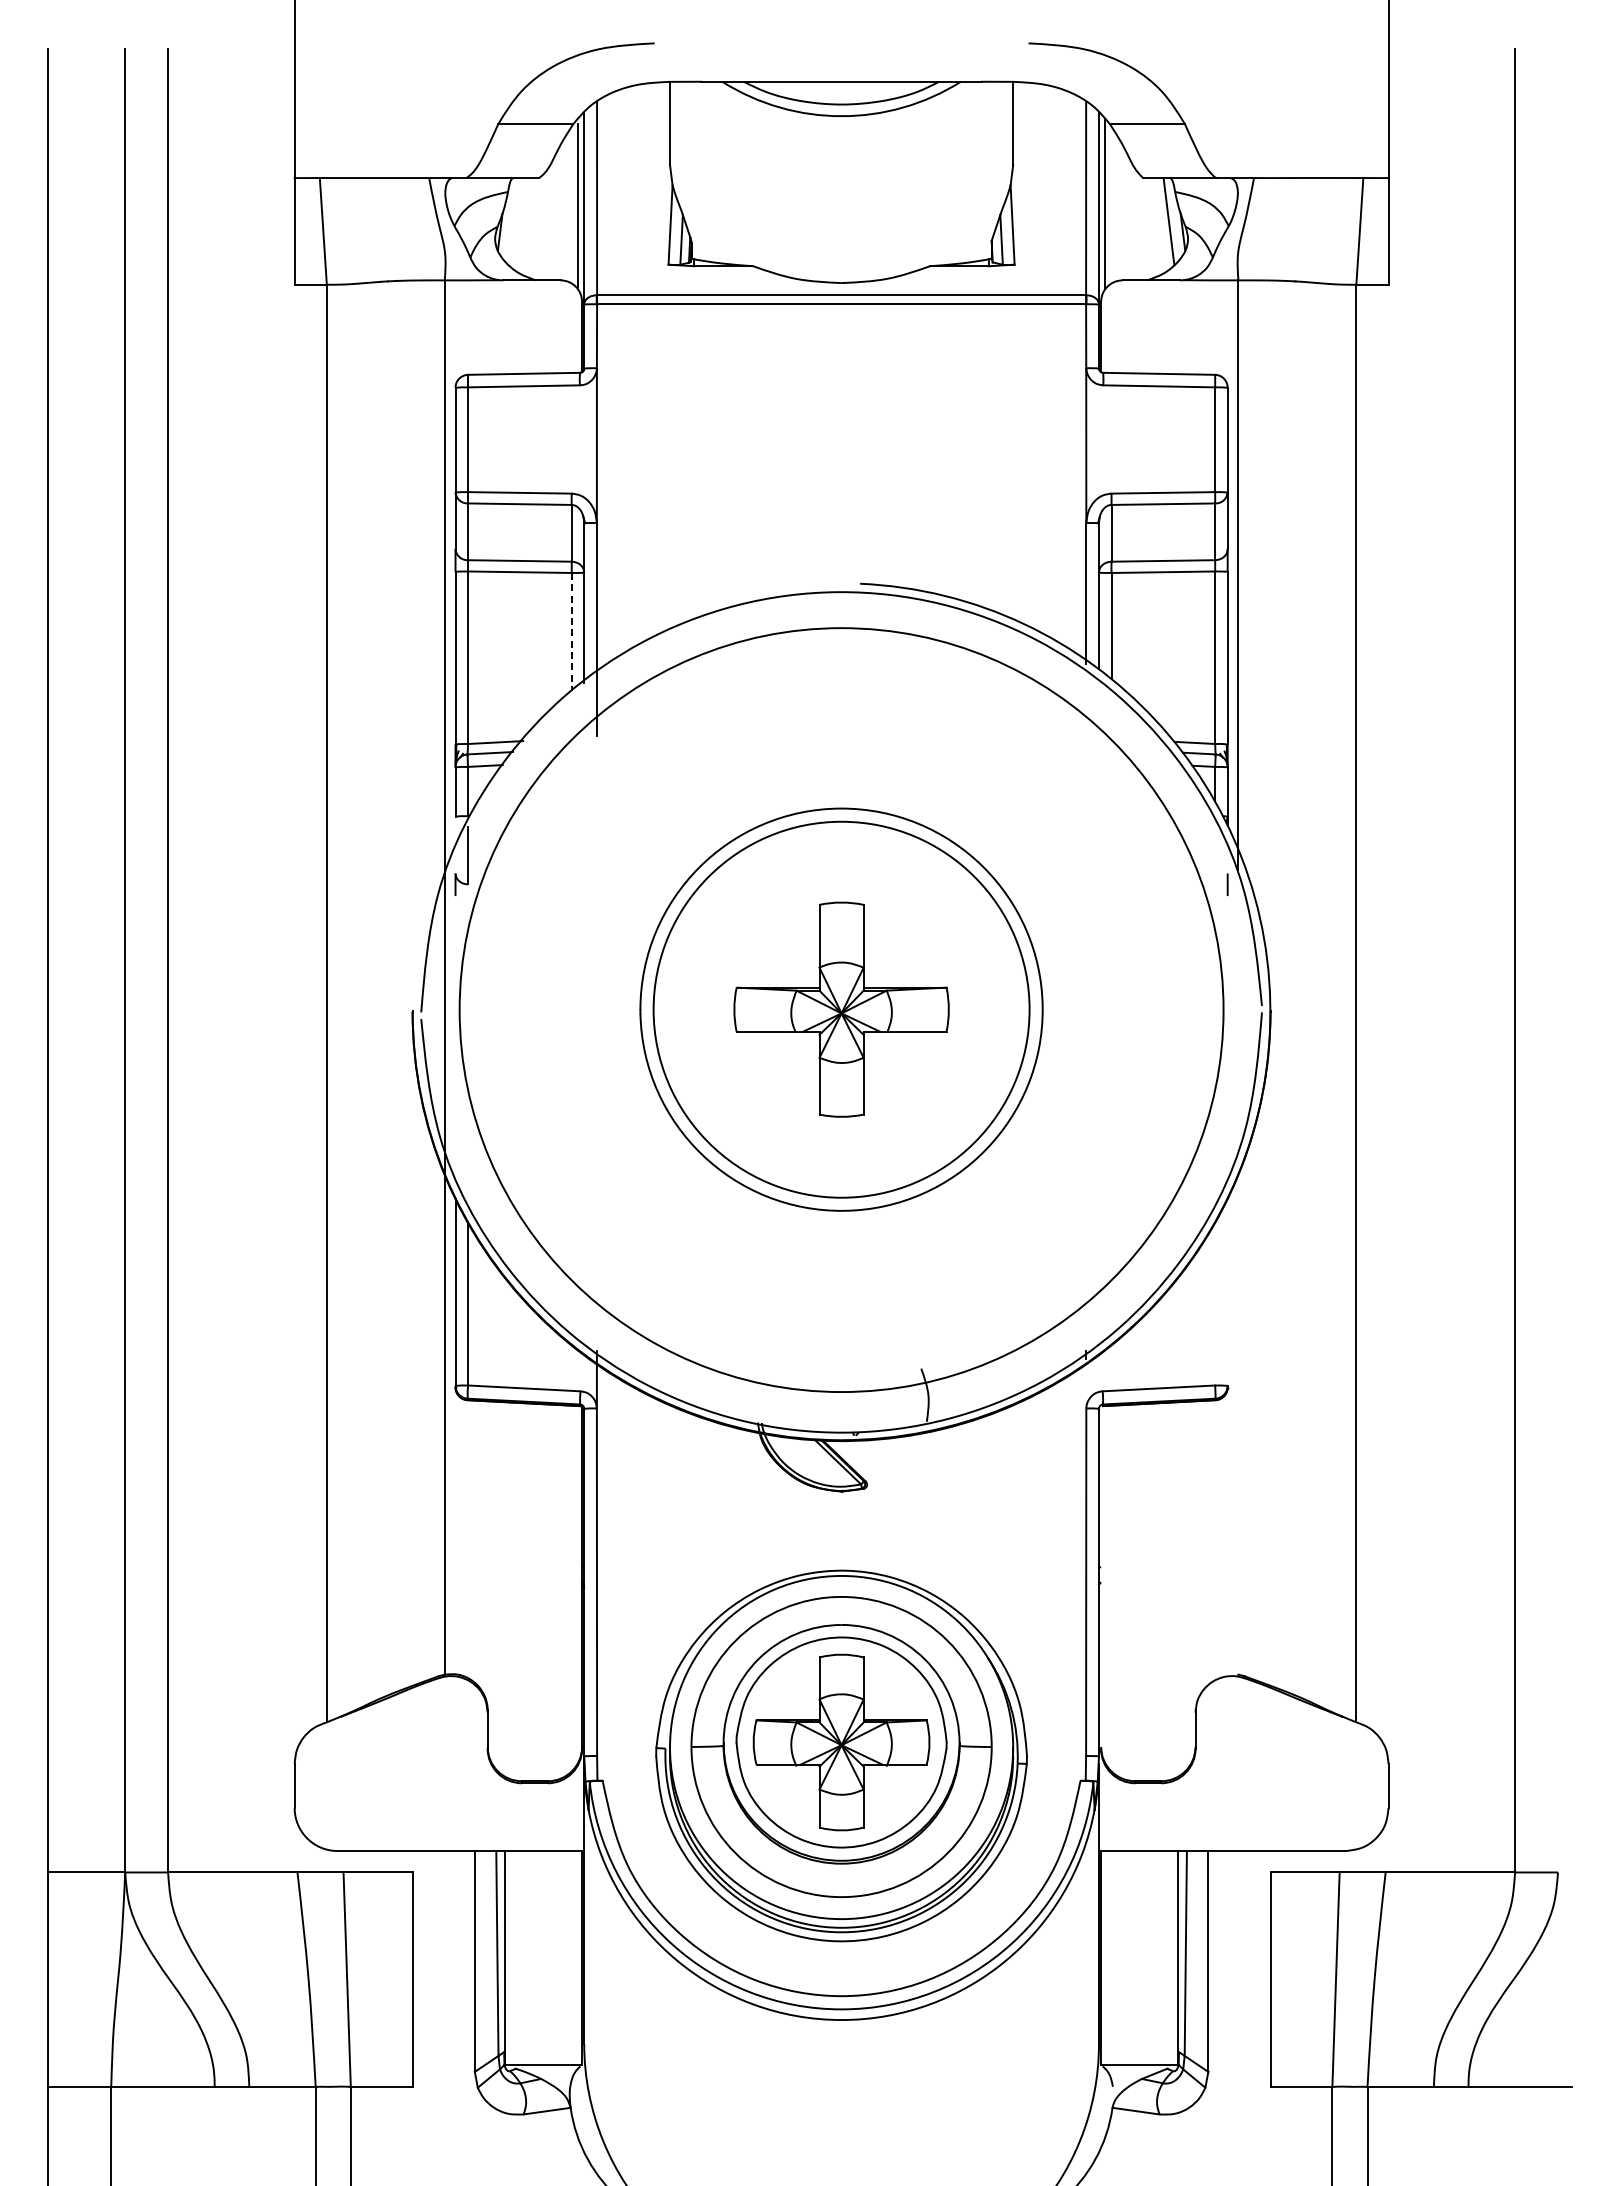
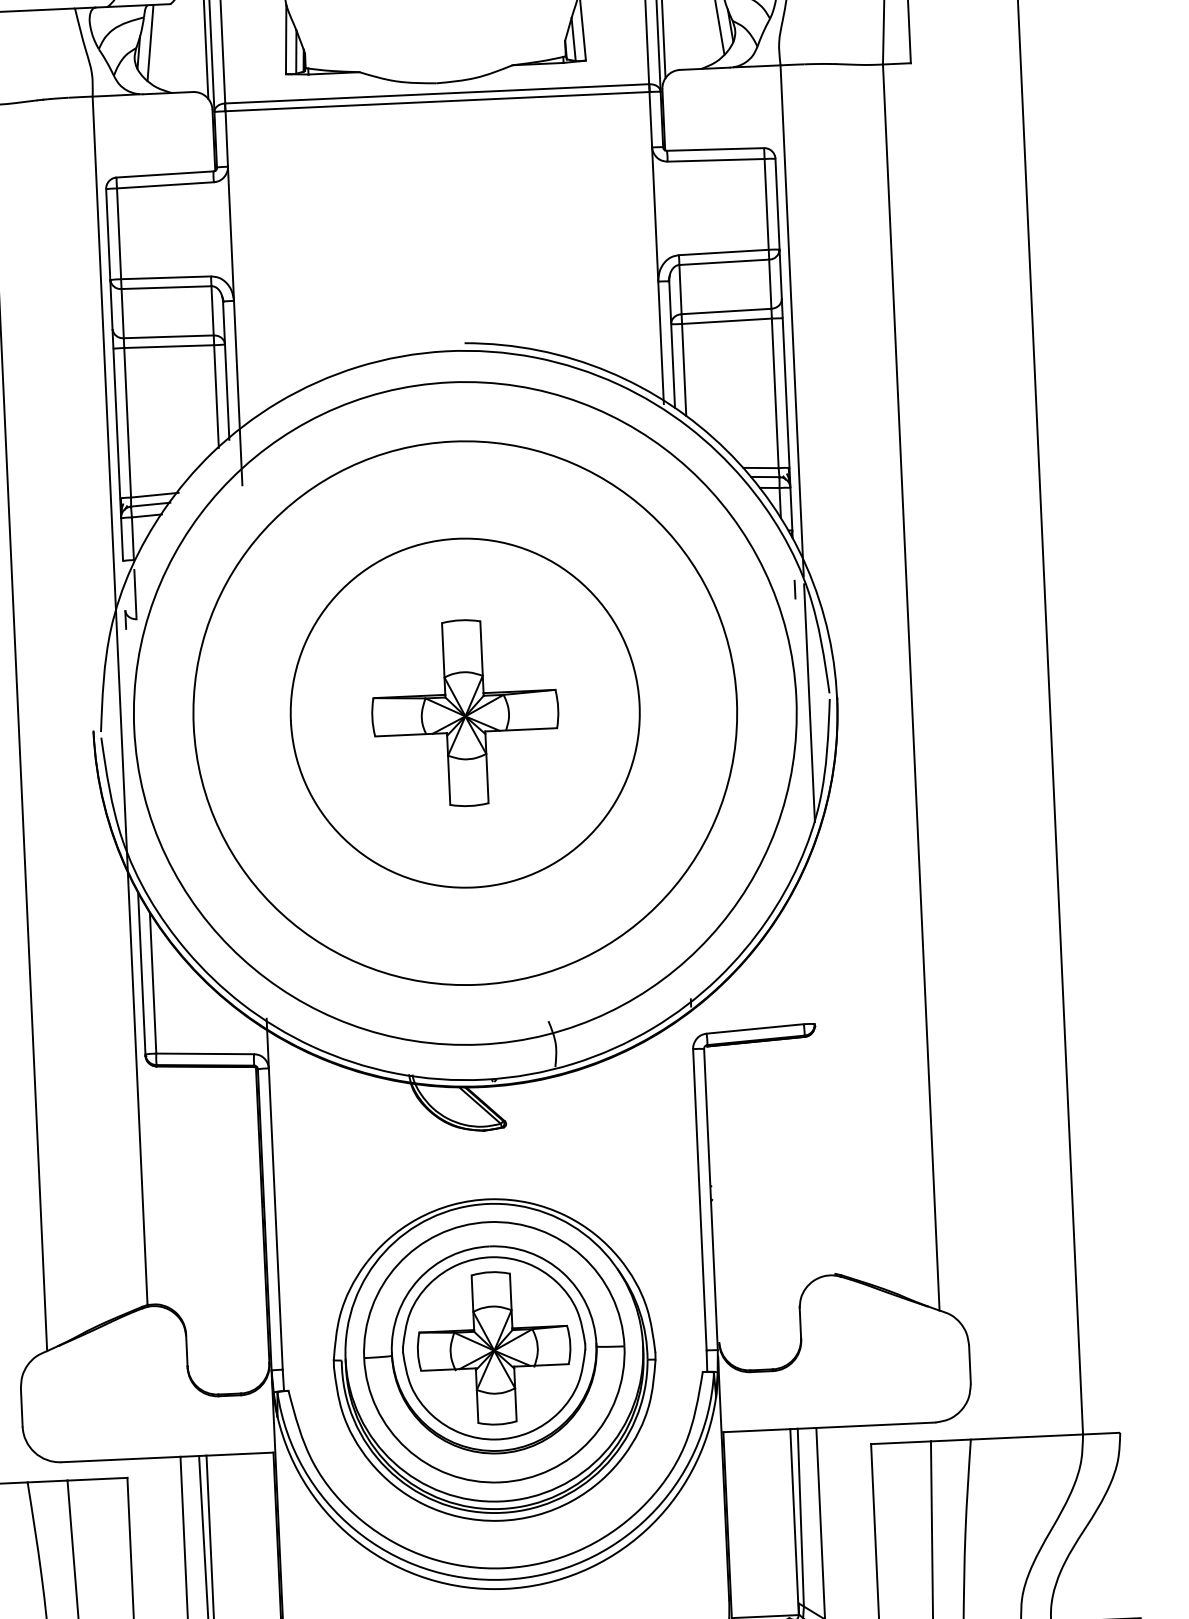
line: (513, 221) -> (149, 42), added
line: (571, 632) -> (216, 396), dashed -> solid
circle: (841, 1009) -> (465, 712), size x1.67
line: (1238, 1016) -> (809, 703), added

